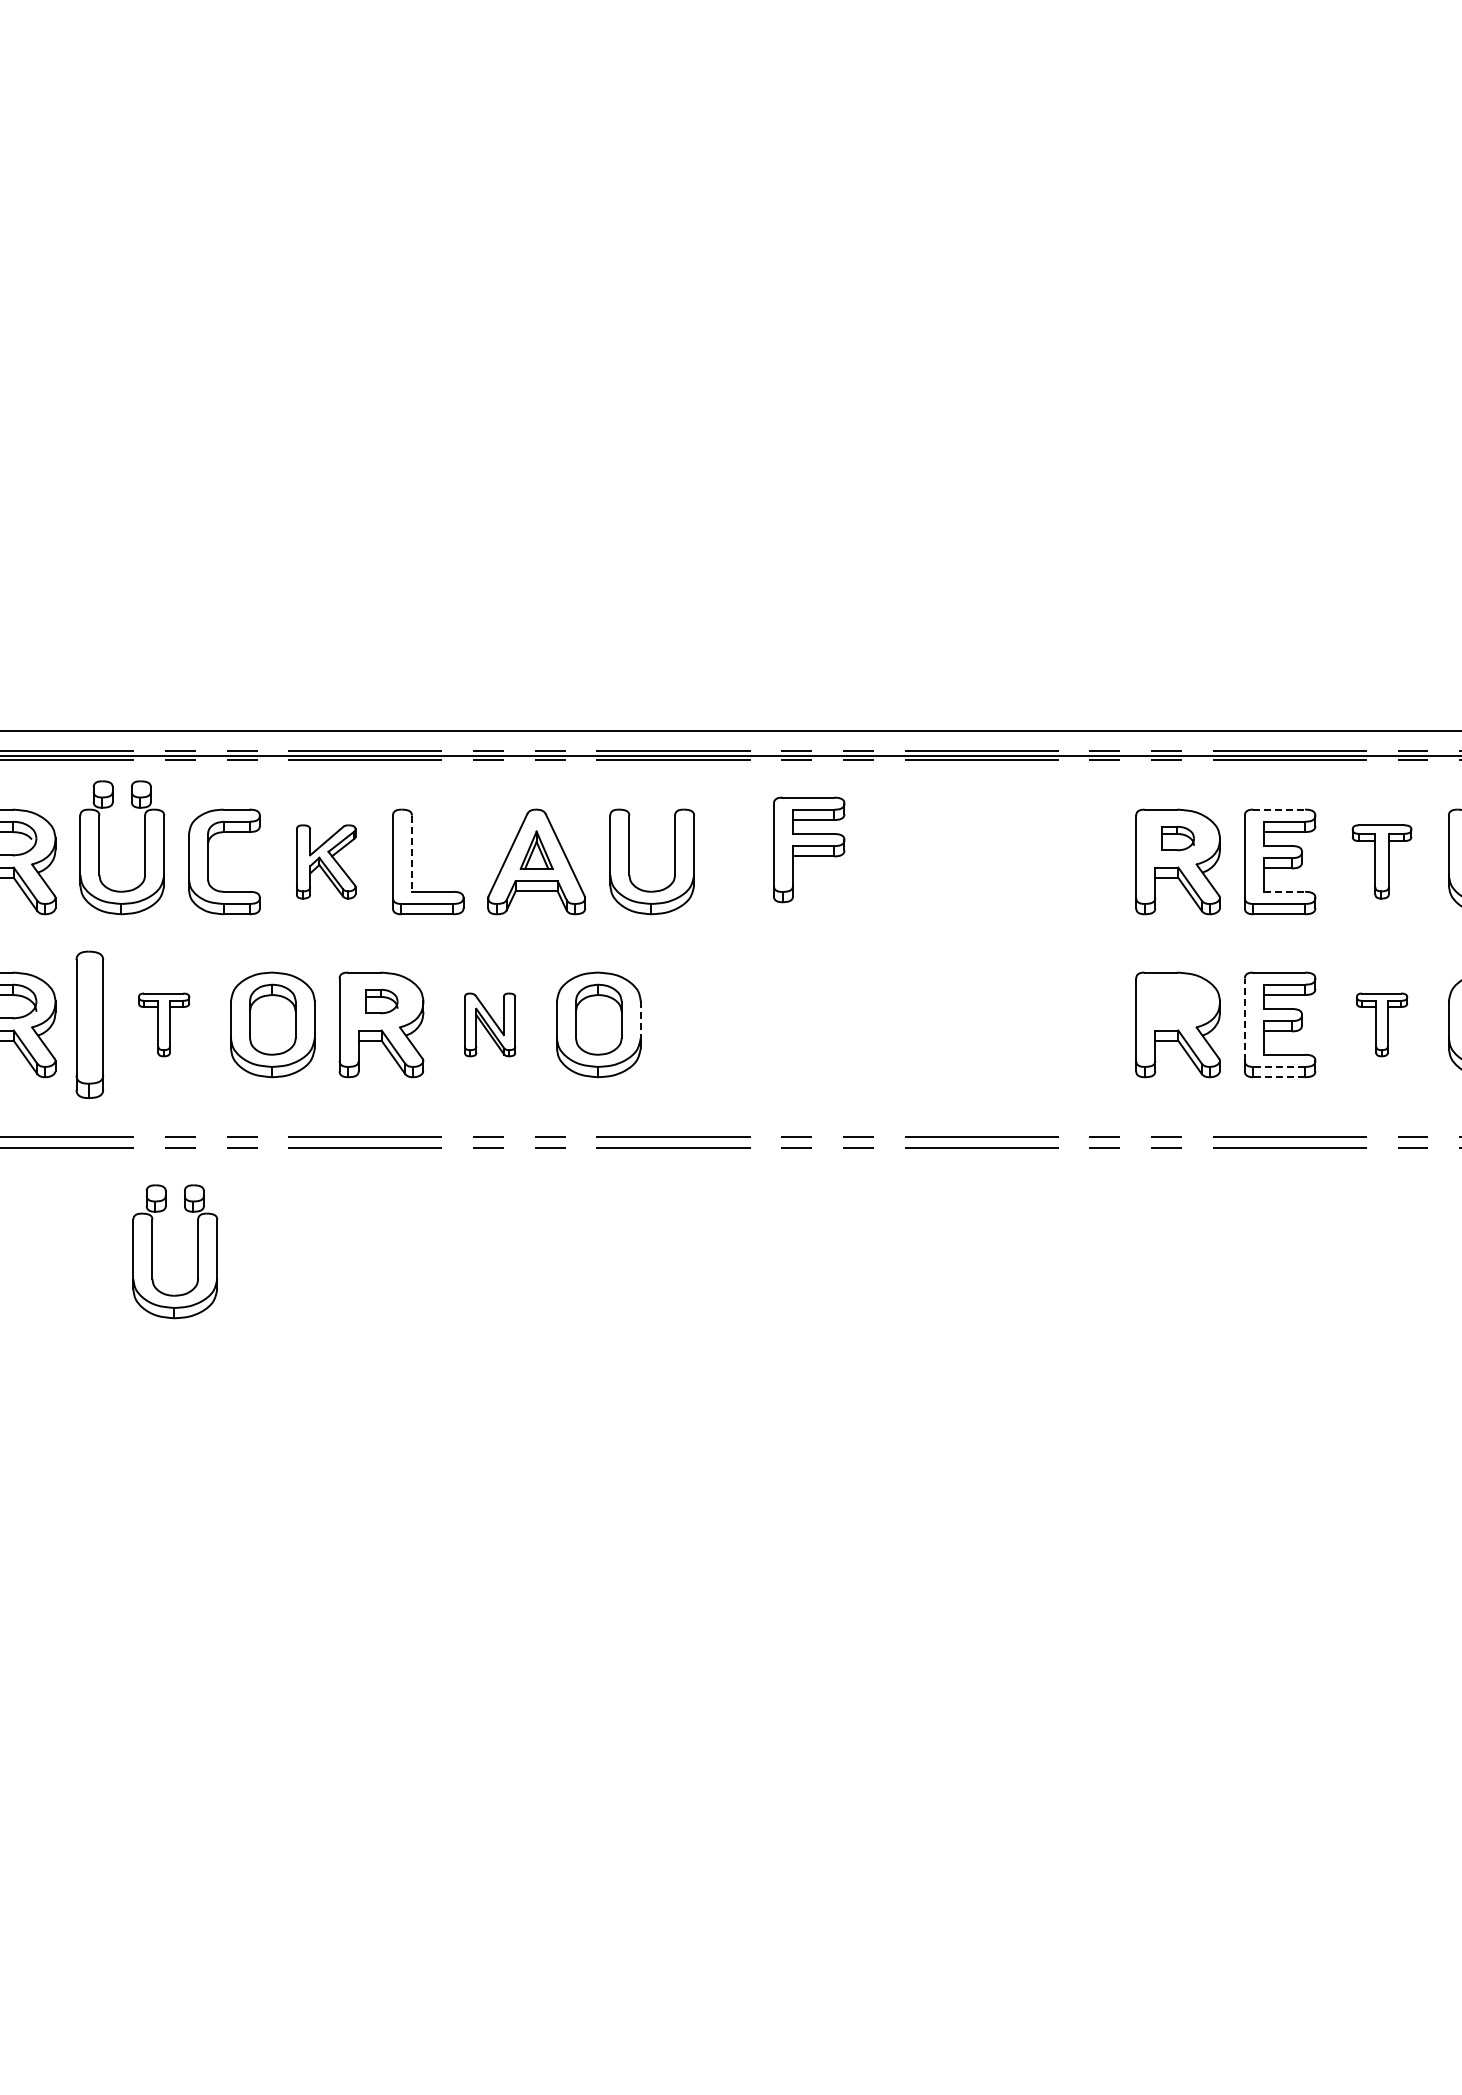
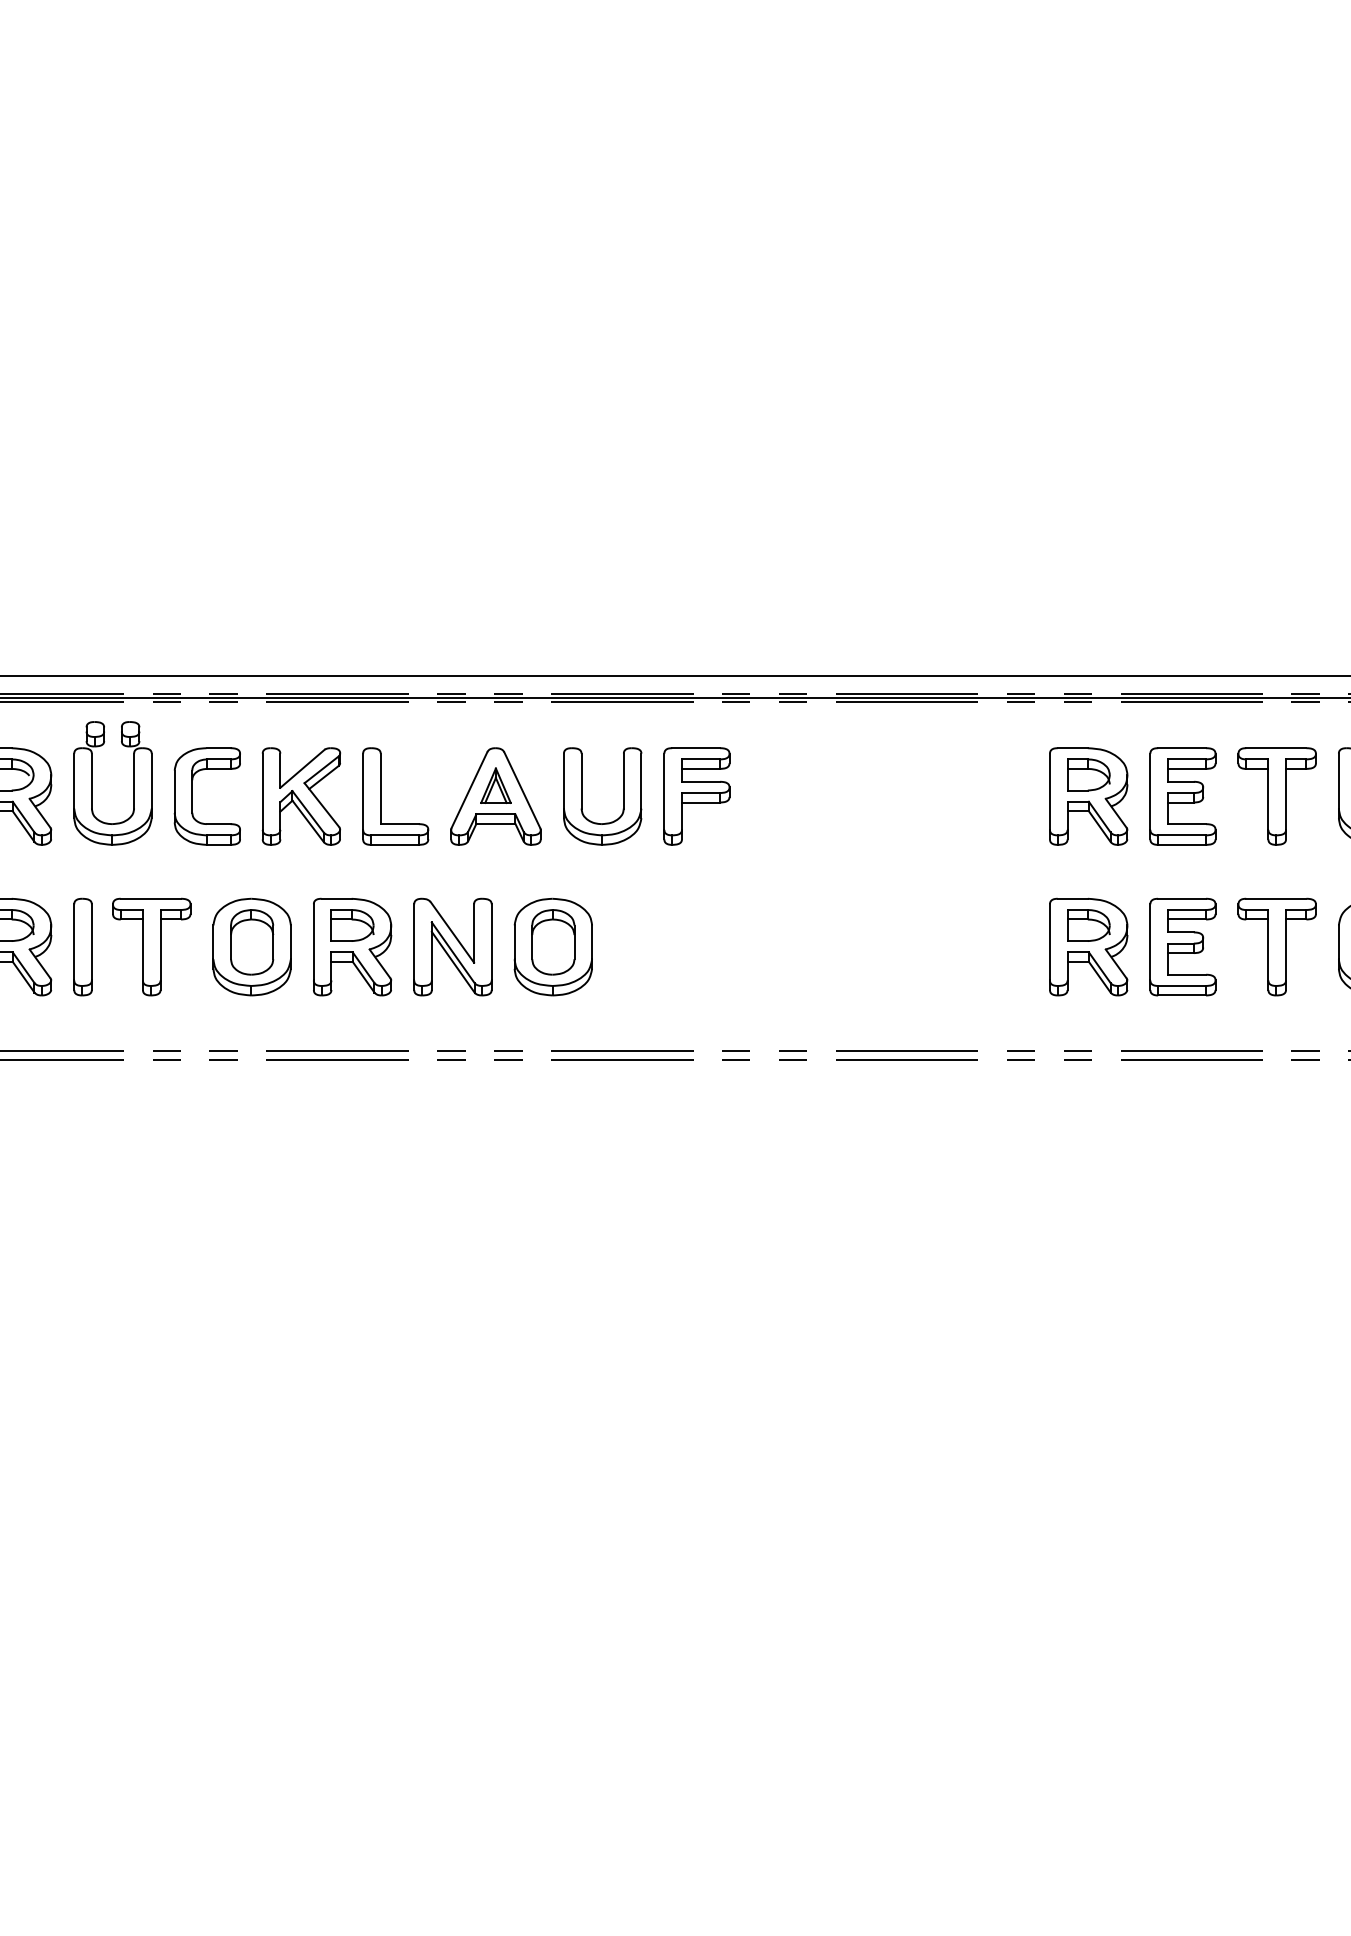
line: (1279, 809) -> (1182, 748), dashed -> solid
part: (1177, 838) -> (1088, 774), size x1.43
part: (809, 849) -> (697, 796), moved
line: (412, 854) -> (381, 789), dashed -> solid
part: (325, 861) -> (300, 796), size x1.43
part: (1381, 861) -> (1276, 796), size x1.43
line: (1284, 891) -> (1186, 823), dashed -> solid
part: (381, 1001) -> (352, 925), size x1.43
part: (1177, 1001) -> (1088, 925), added
line: (1244, 1019) -> (1150, 942), dashed -> solid
line: (640, 1020) -> (591, 943), dashed -> solid
part: (89, 1024) -> (82, 946), size x0.71
part: (163, 1024) -> (151, 946), size x1.67
part: (489, 1024) -> (452, 946), size x1.67
part: (1381, 1024) -> (1276, 946), size x1.67
line: (1279, 1066) -> (1182, 985), dashed -> solid
line: (1279, 1077) -> (1182, 995), dashed -> solid
part: (152, 1251) -> (140, 1156), removed

